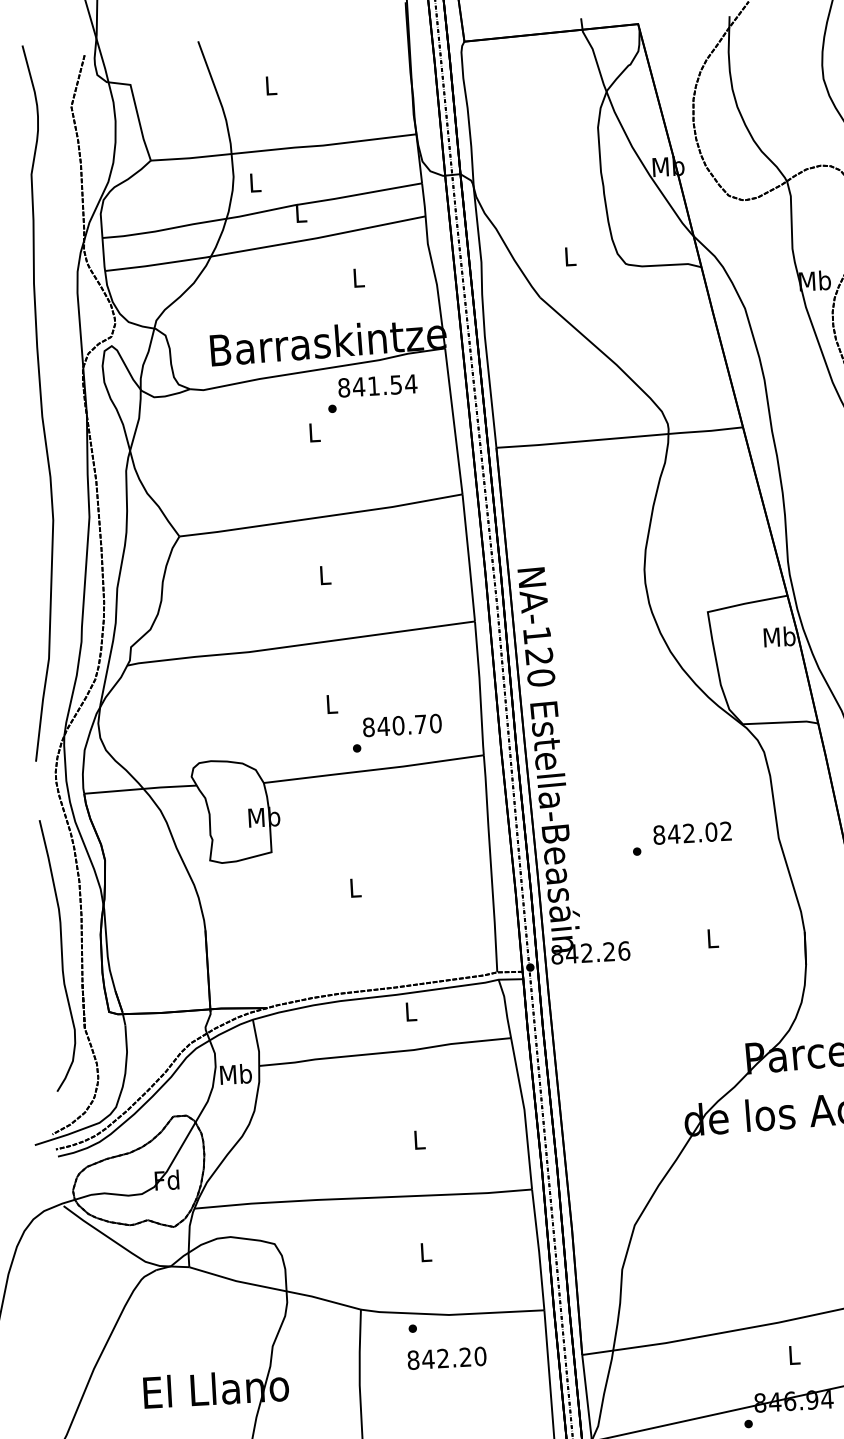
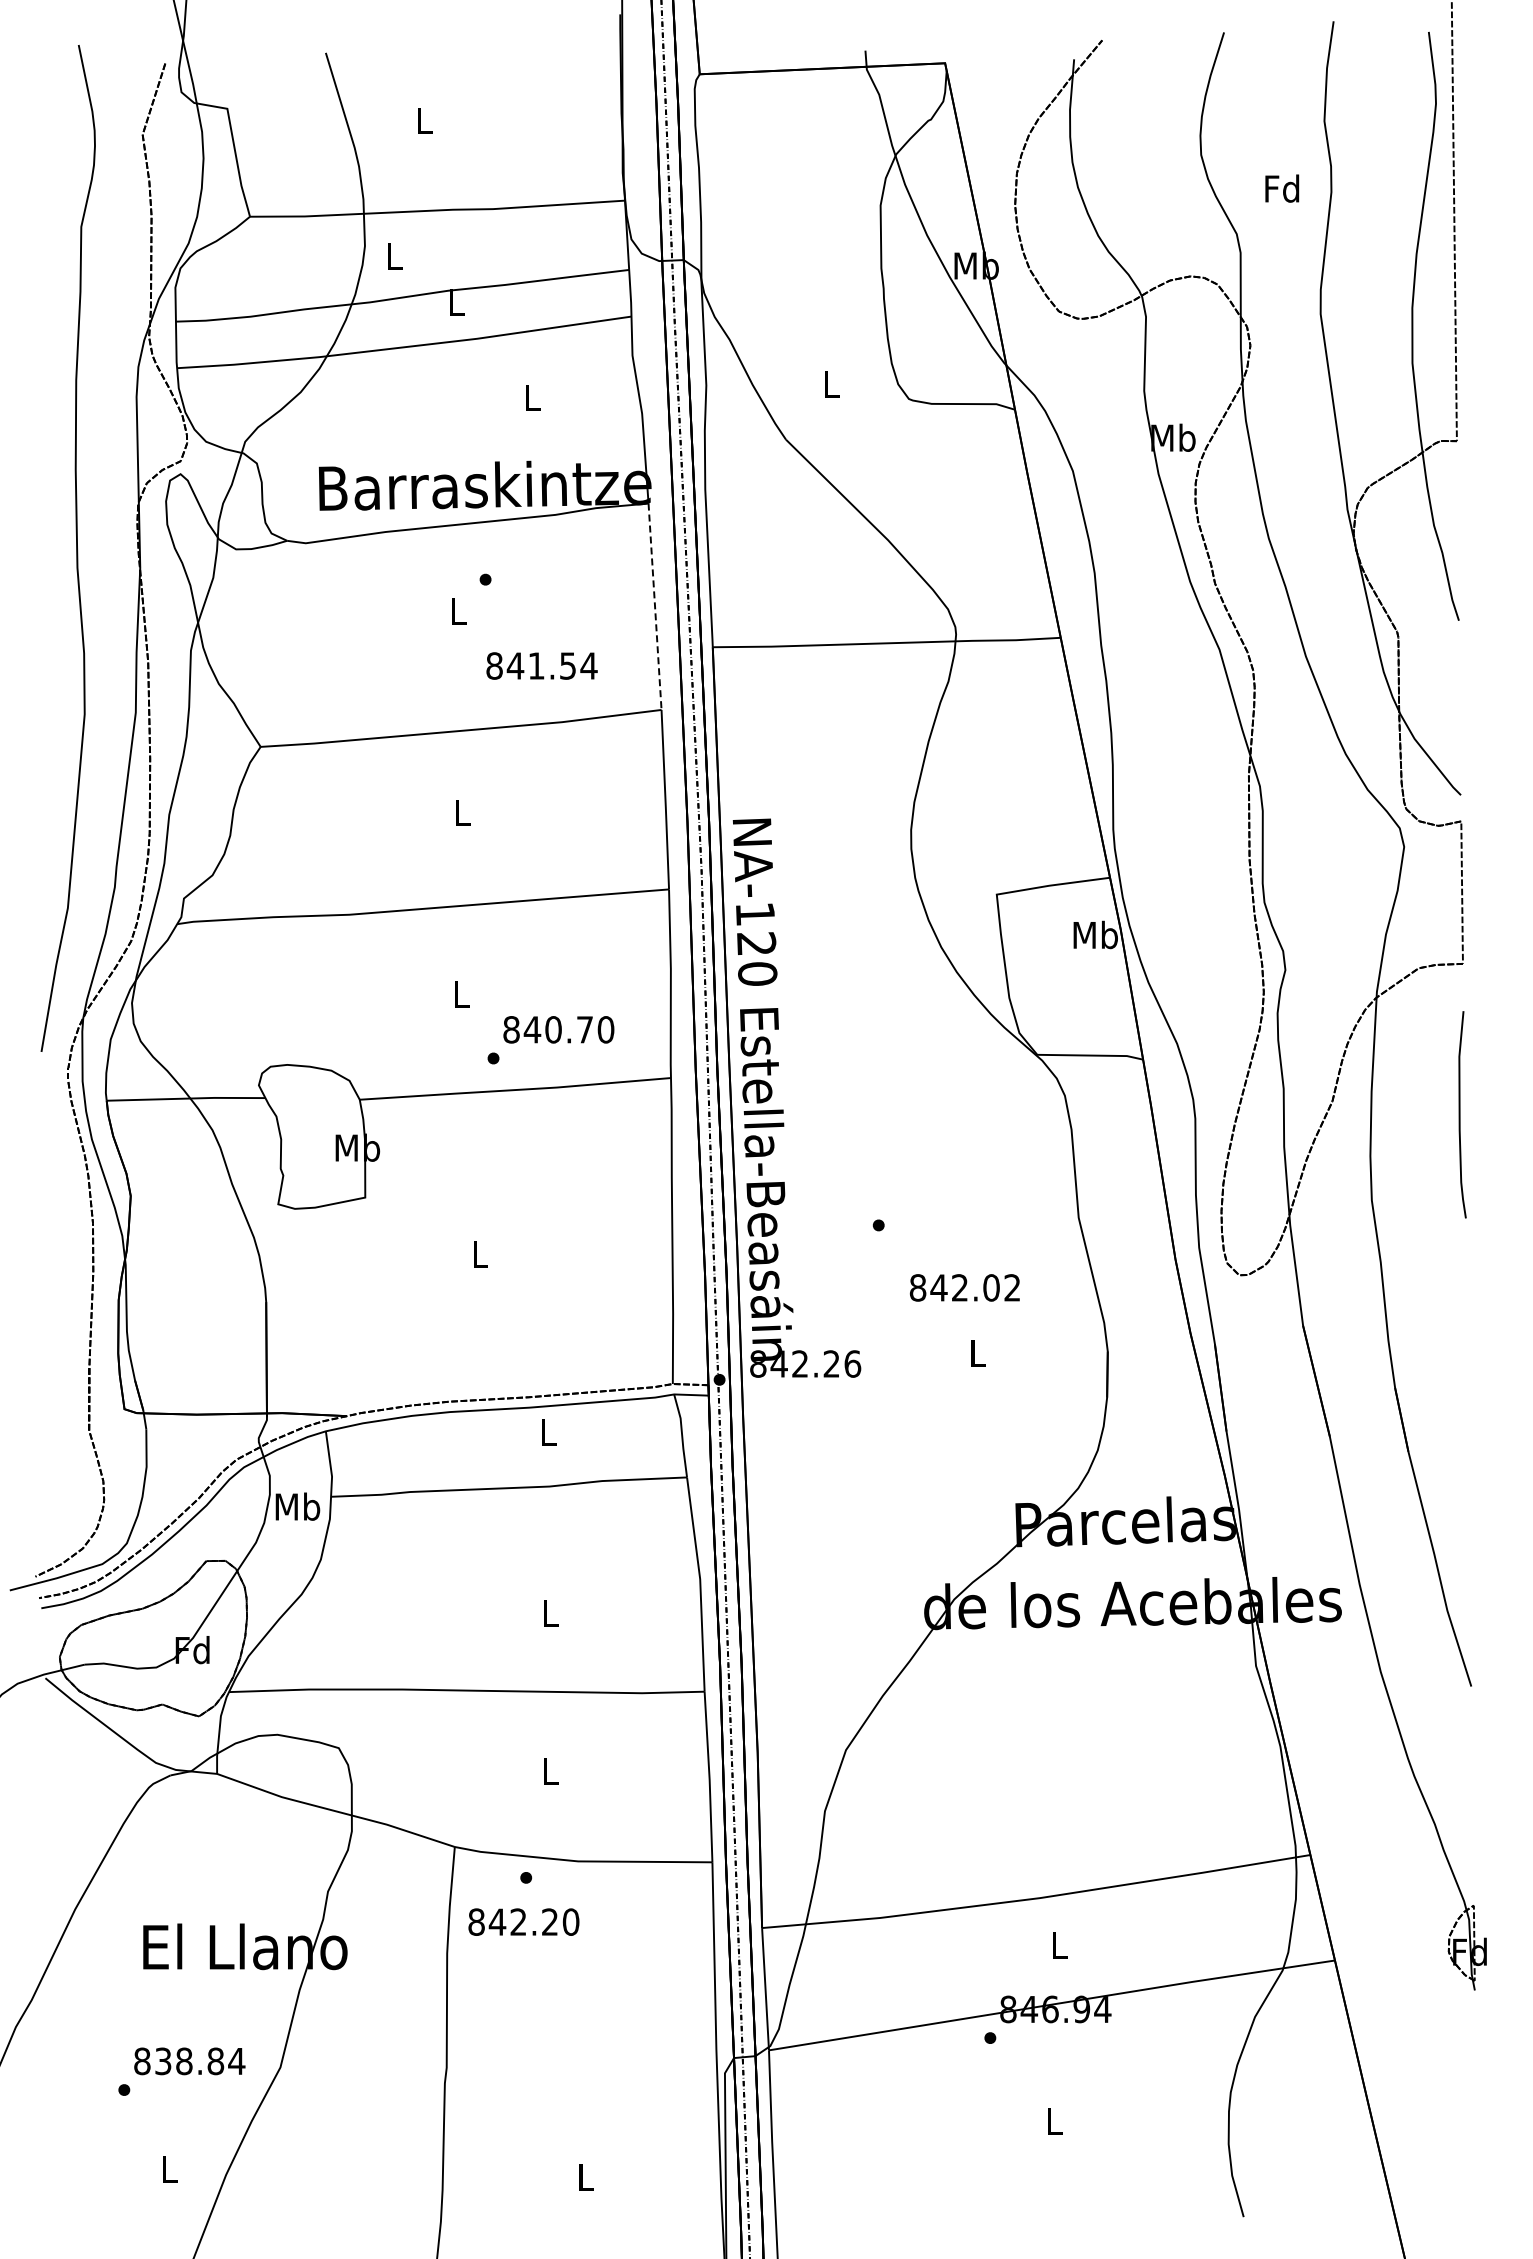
text: (377, 385) -> (541, 665), moved
line: (454, 421) -> (655, 607), solid -> dashed
text: (692, 832) -> (964, 1287), moved
curve: (61, 955) -> (62, 1325), removed
text: (446, 1357) -> (523, 1921), moved

